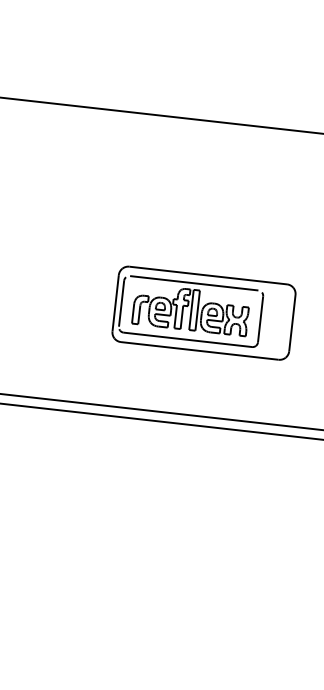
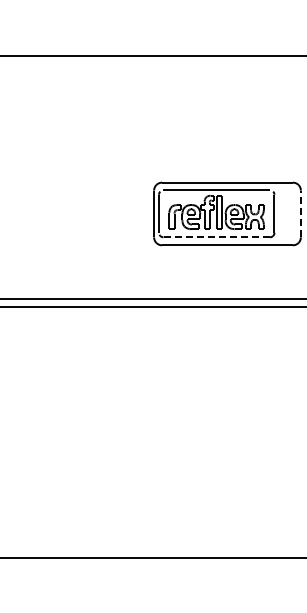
line: (291, 322) -> (300, 213), solid -> dashed
line: (187, 340) -> (216, 237), solid -> dashed

